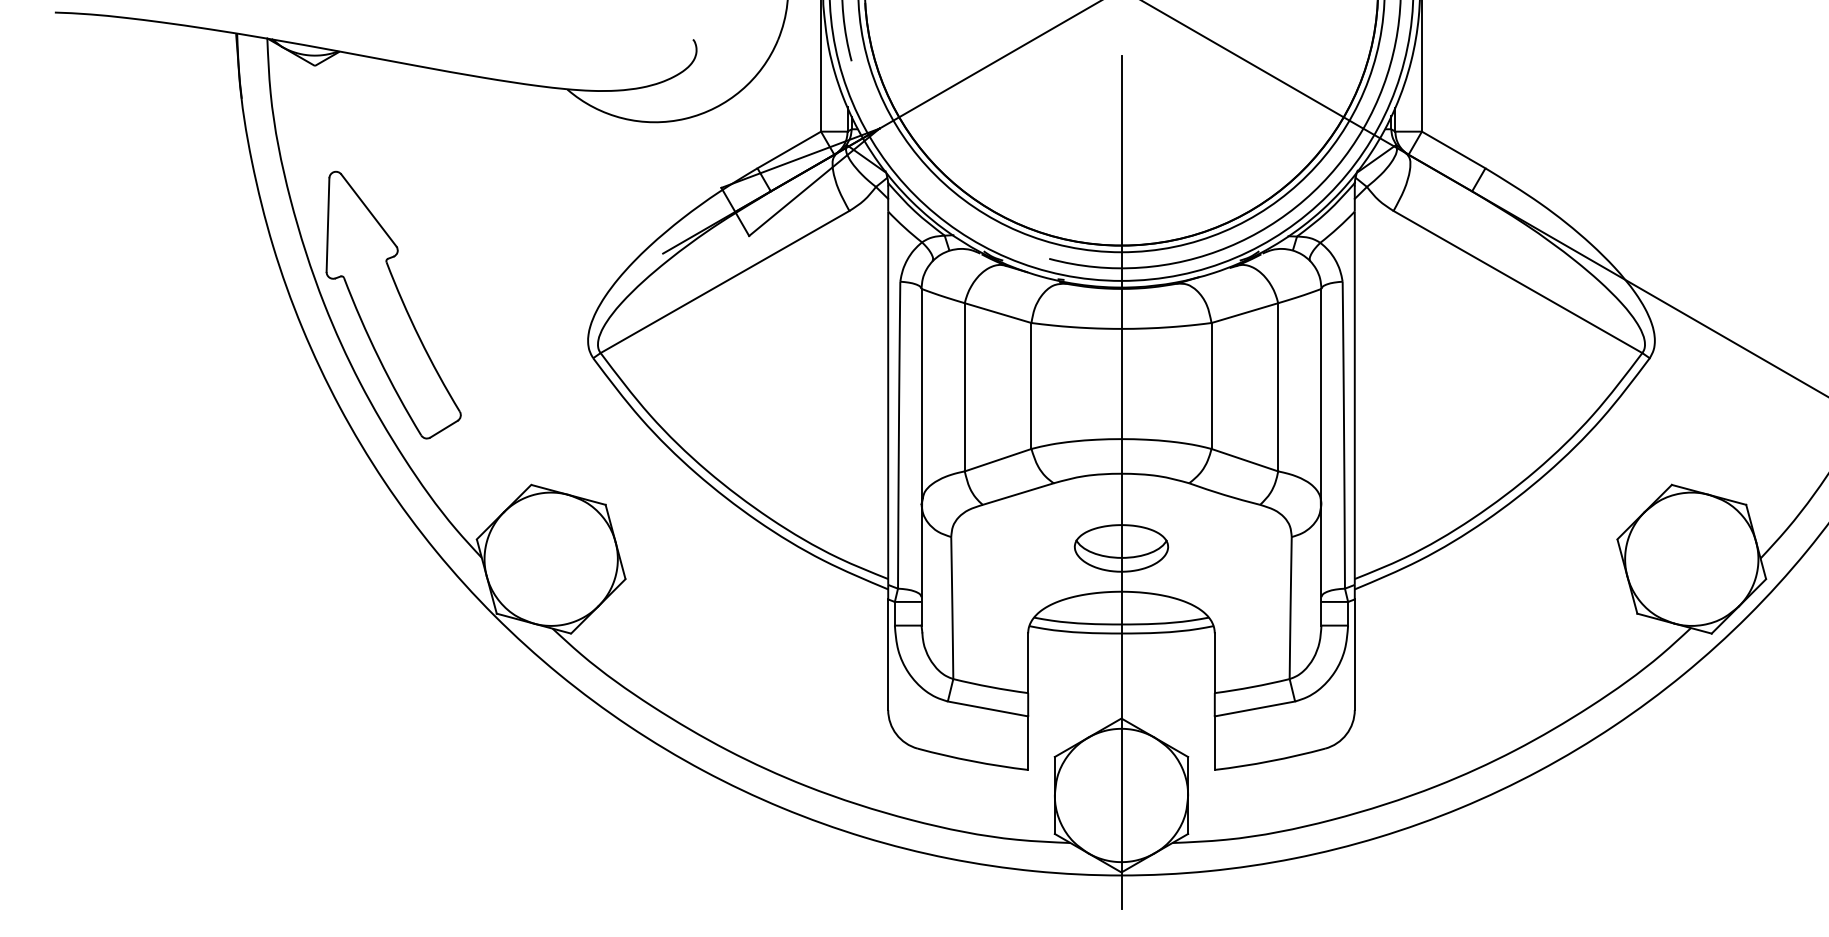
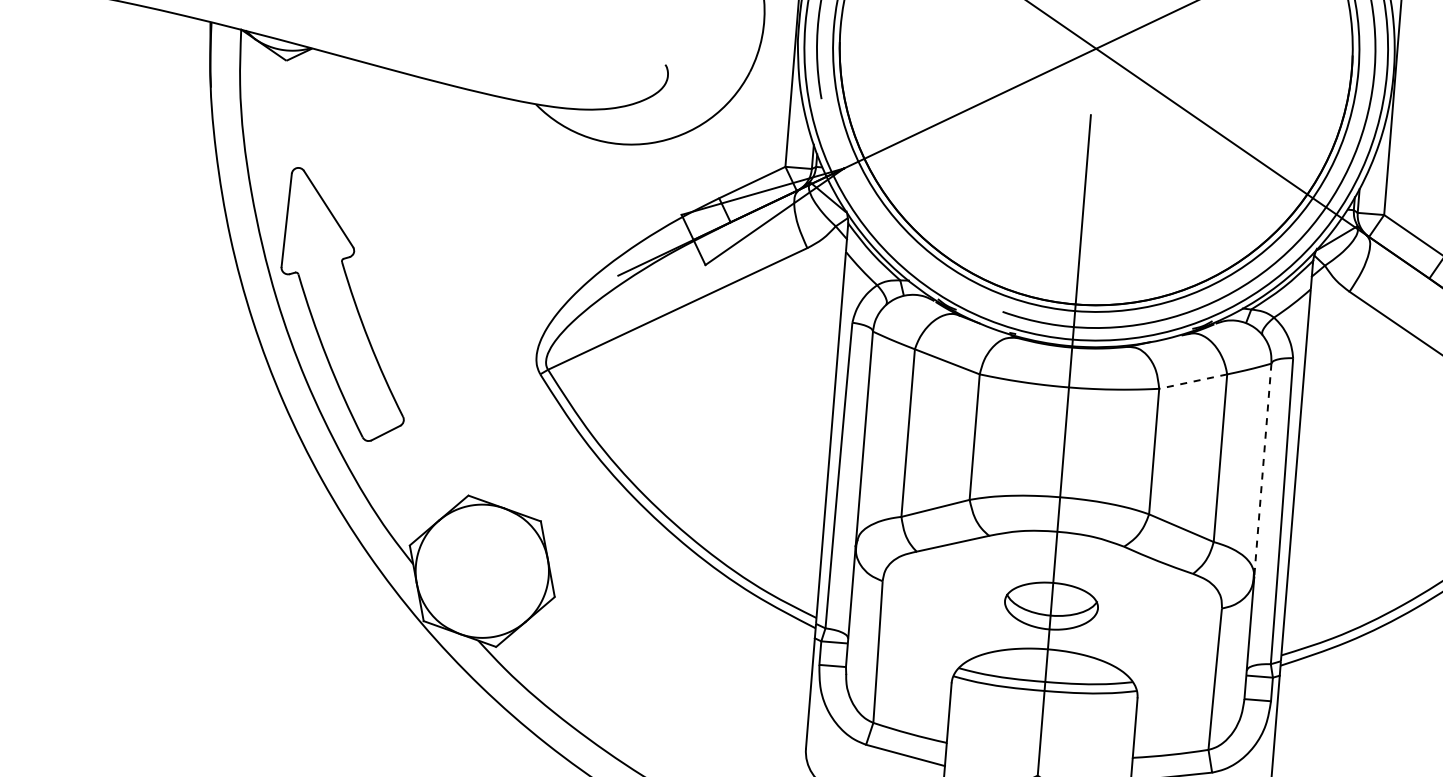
line: (1244, 313) -> (1192, 381), solid -> dashed
line: (1321, 396) -> (1262, 470), solid -> dashed

